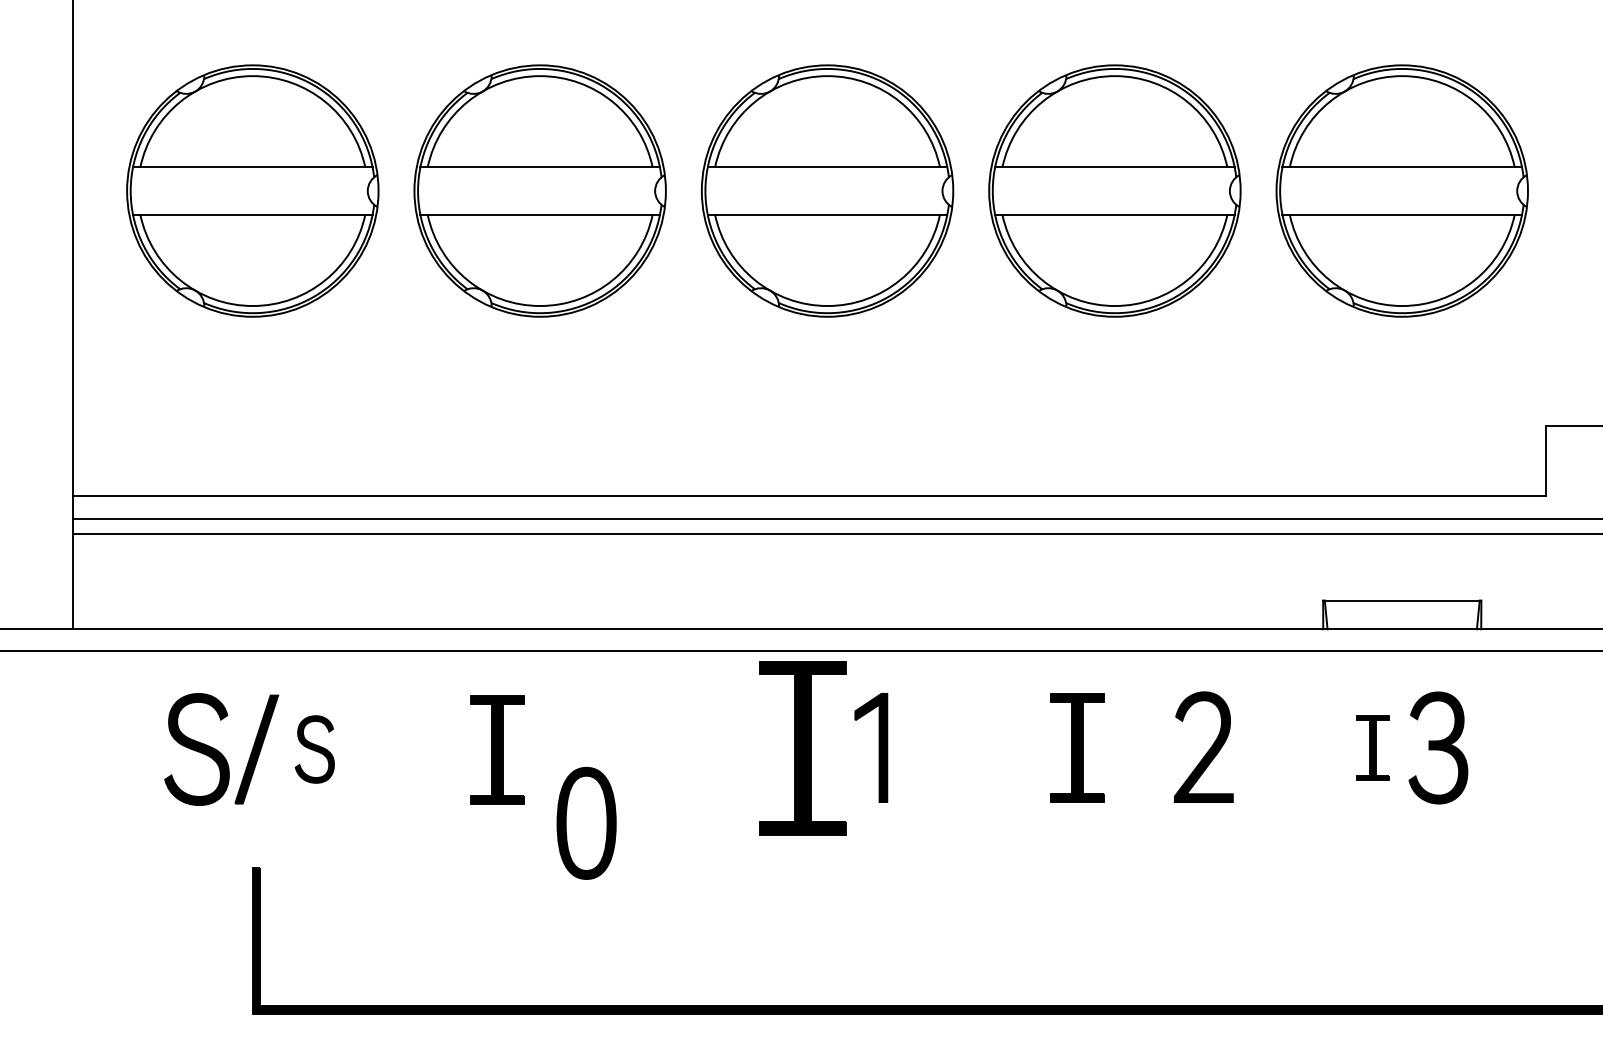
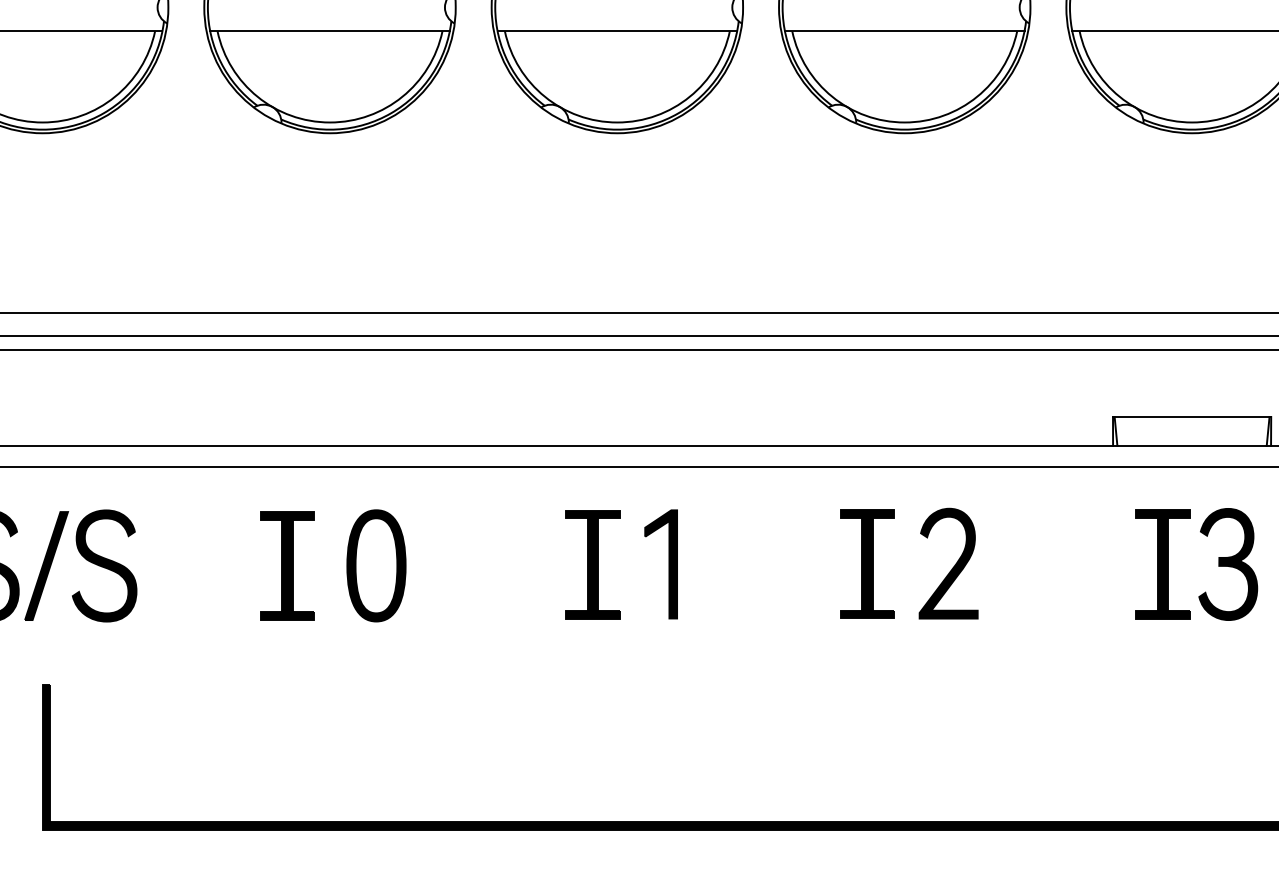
part: (802, 747) -> (592, 563), size x0.62
part: (1372, 747) -> (1162, 563), size x1.67
part: (1209, 748) -> (954, 564), moved
part: (314, 749) -> (104, 565), size x1.67
part: (586, 822) -> (376, 564), moved

